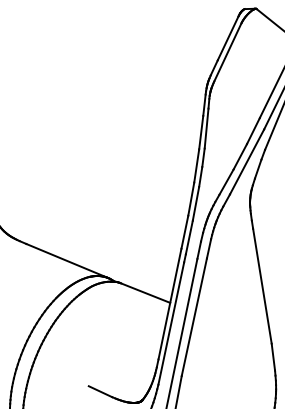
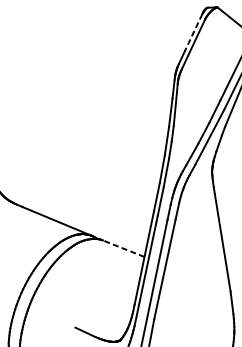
line: (227, 38) -> (193, 32), solid -> dashed
line: (145, 292) -> (123, 248), solid -> dashed

